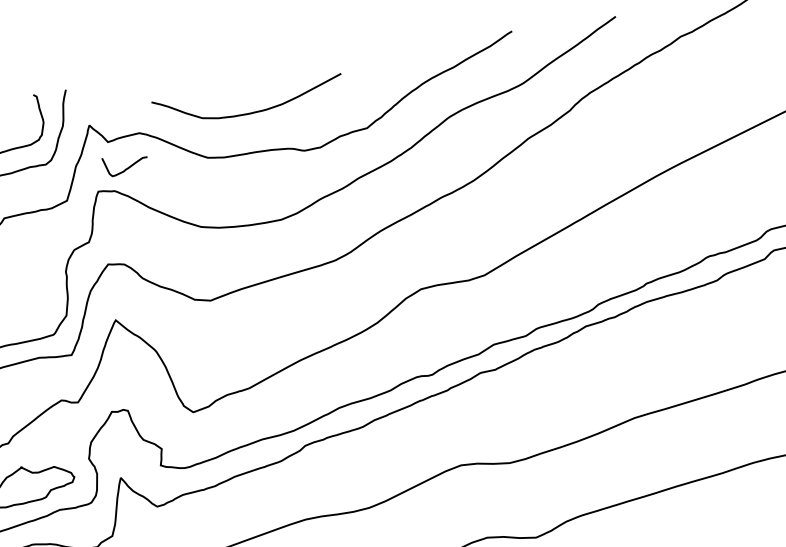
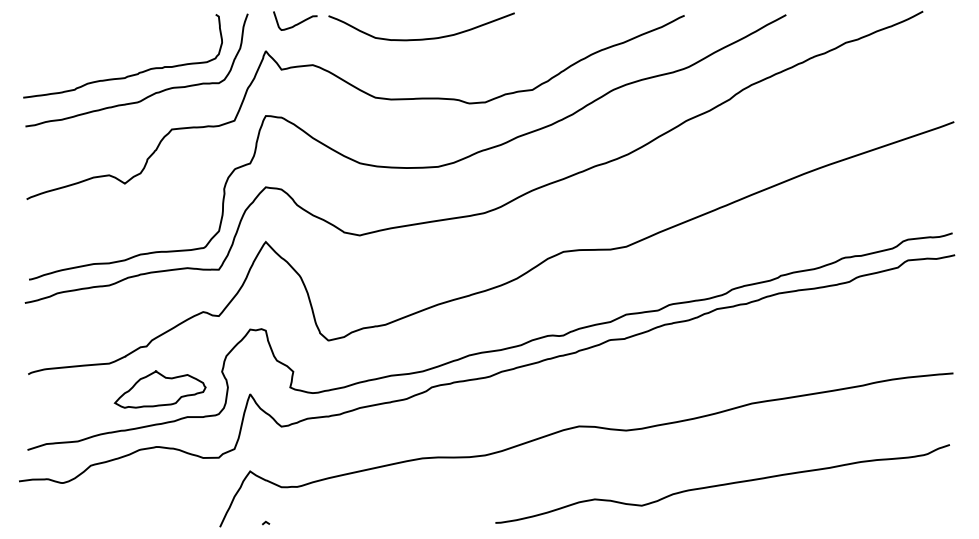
curve: (249, 112) -> (421, 38), moved
curve: (126, 167) -> (296, 23), moved

